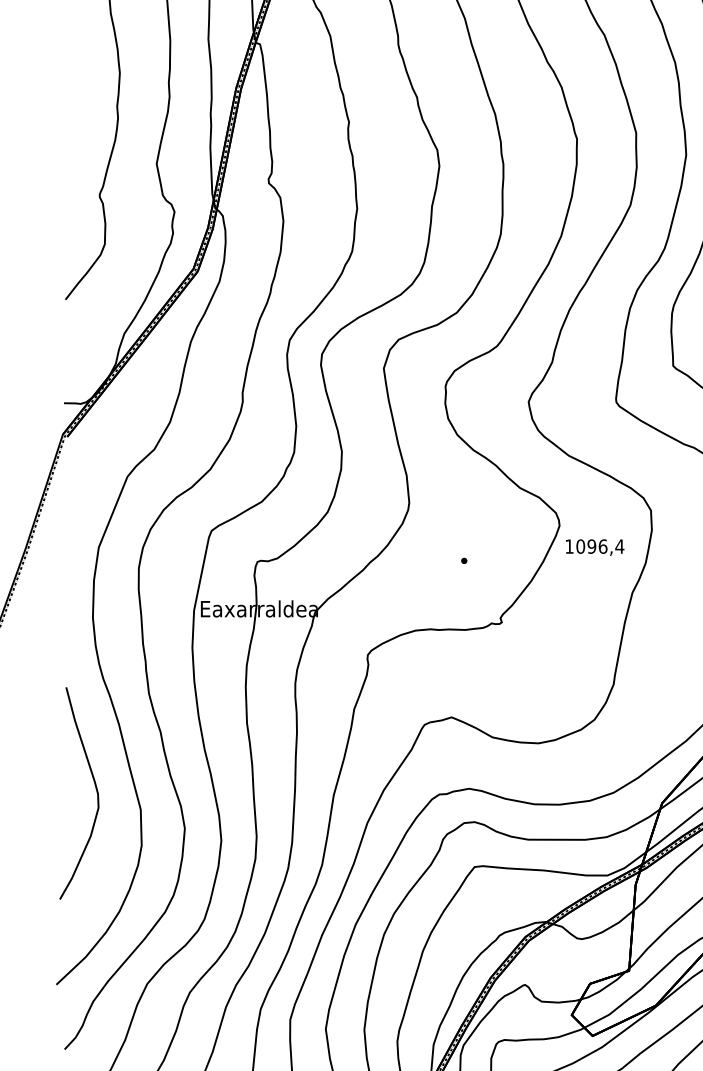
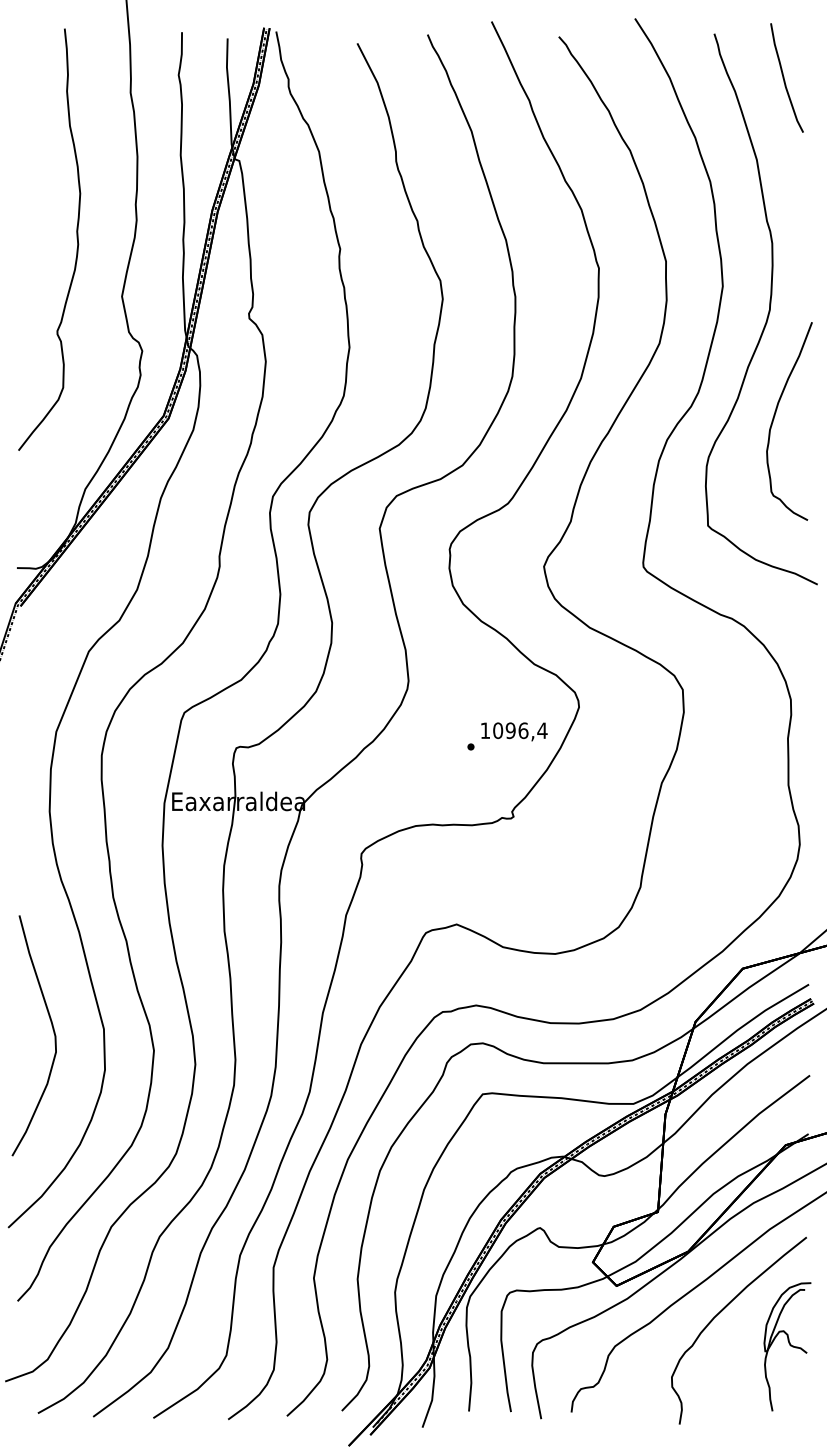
text: (595, 547) -> (514, 731), moved
curve: (95, 787) -> (52, 1029), moved

